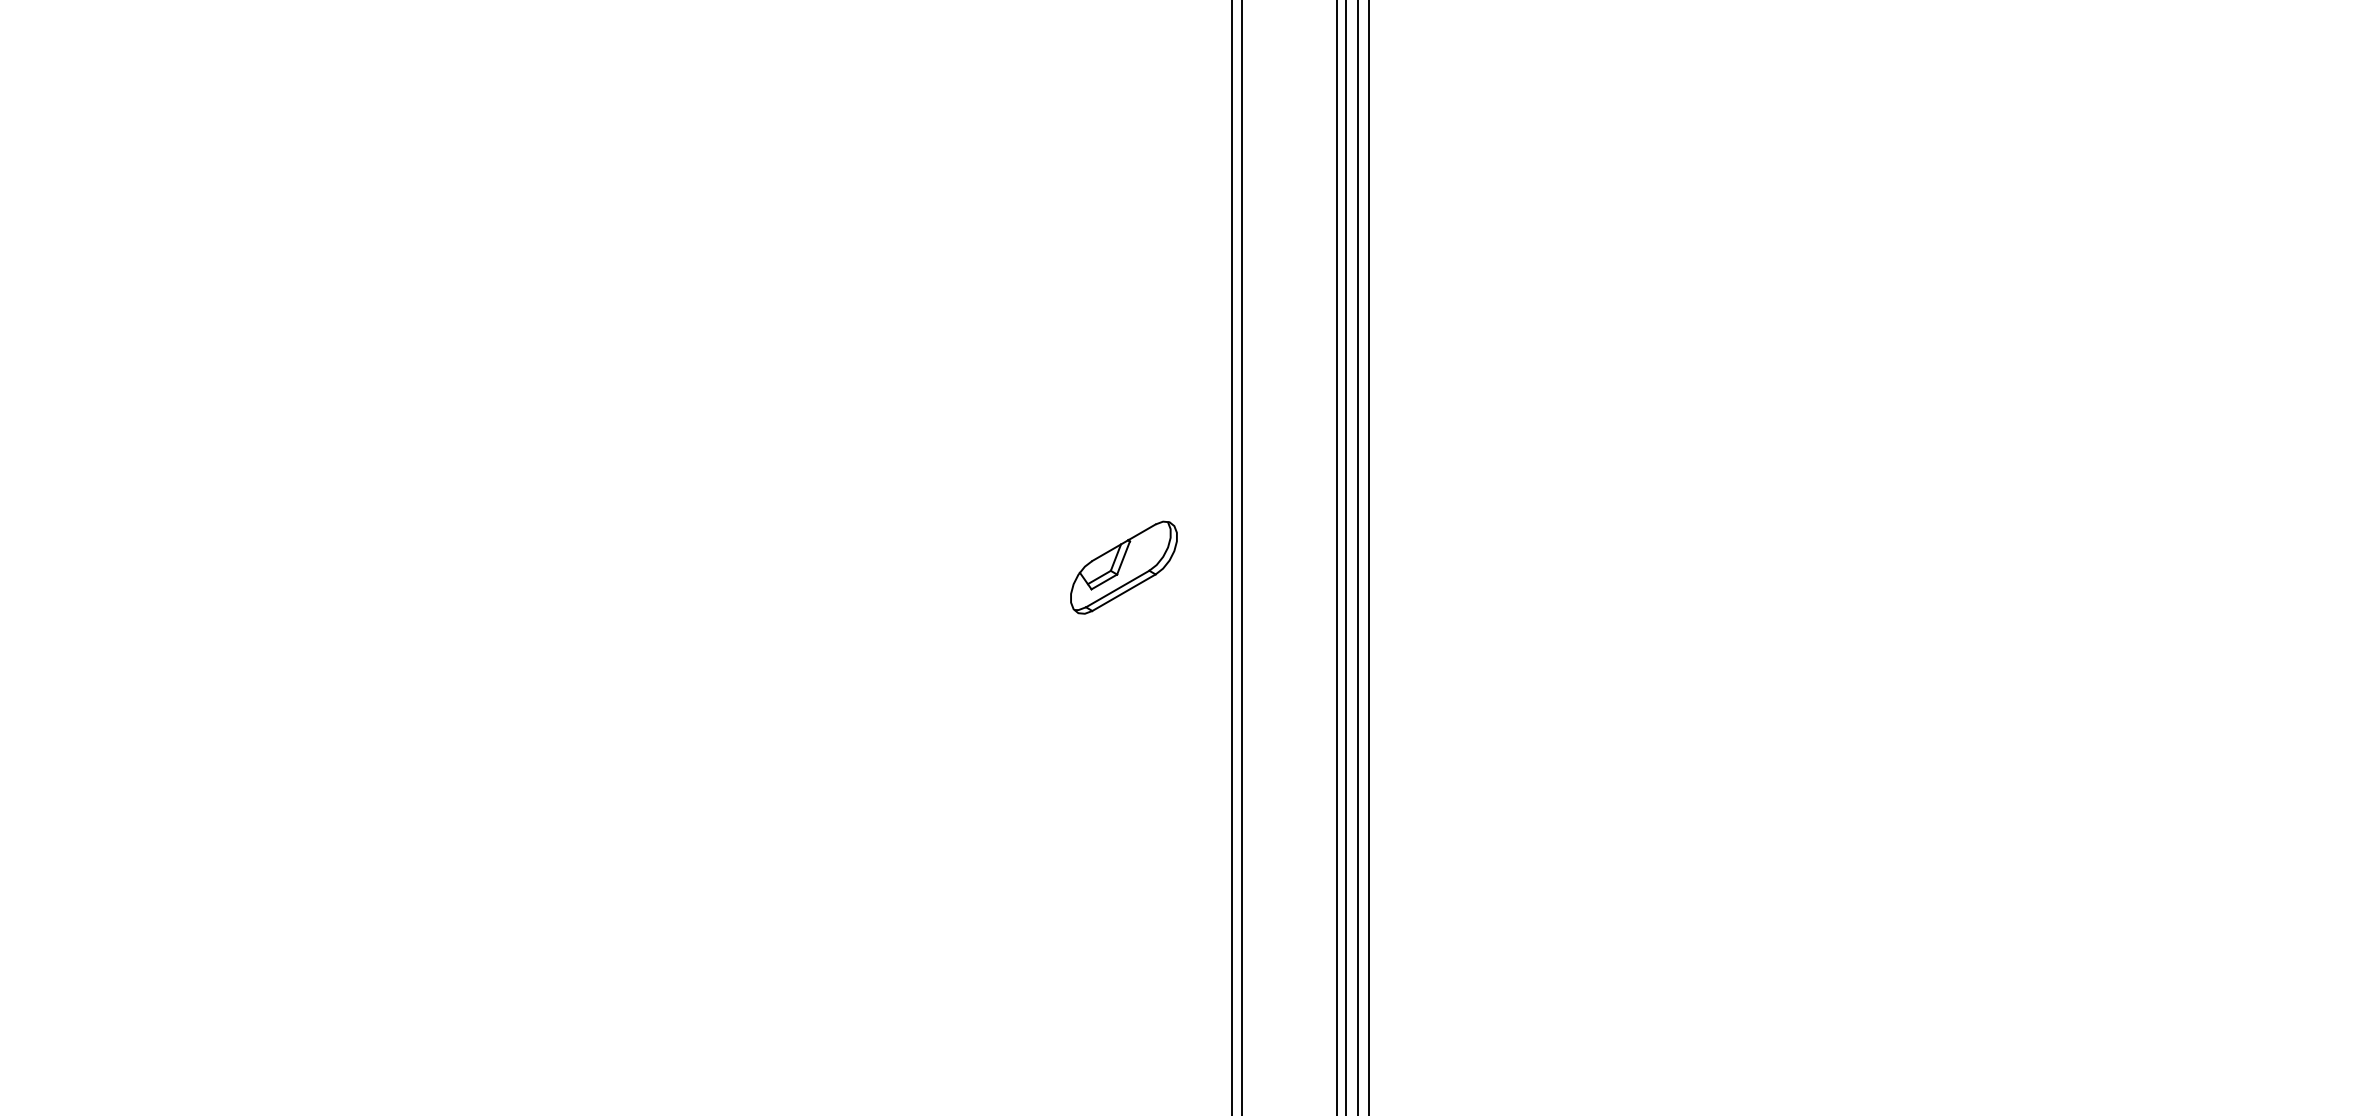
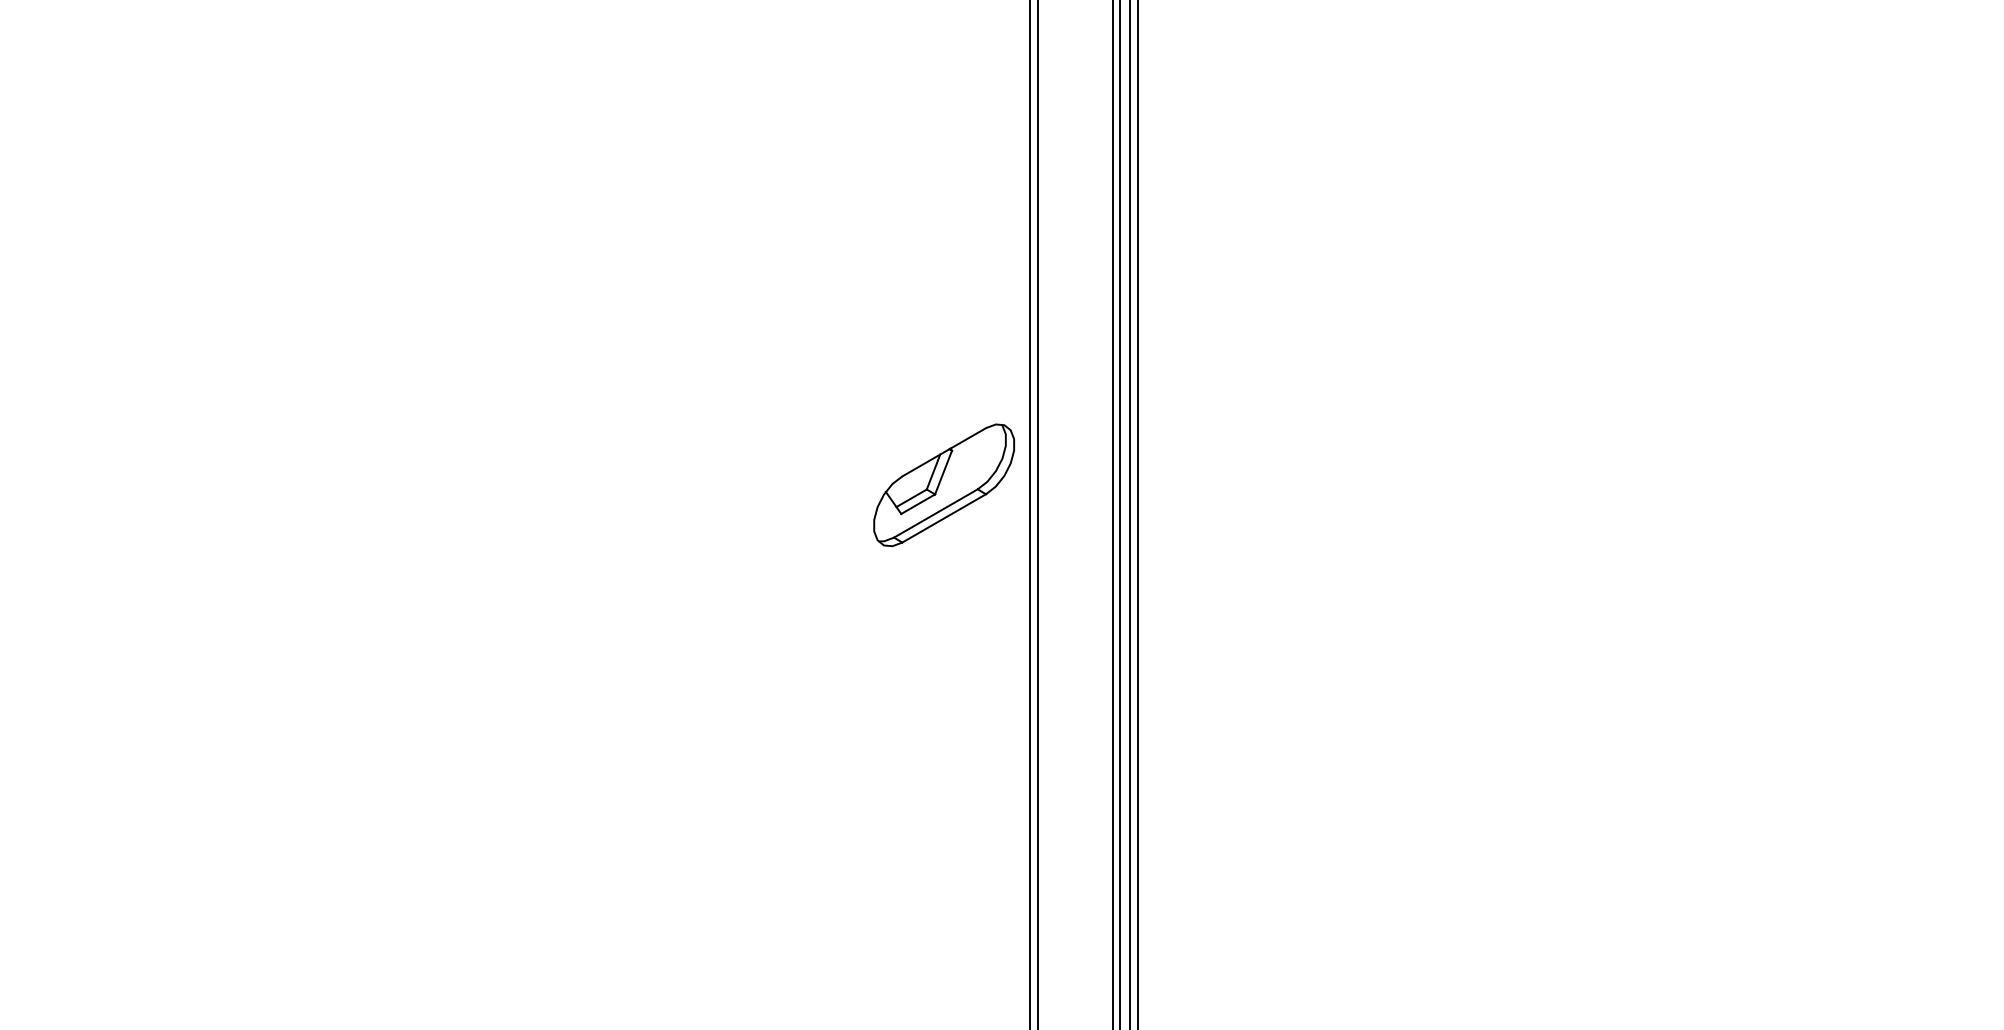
part: (1123, 567) -> (943, 485), size x1.67

